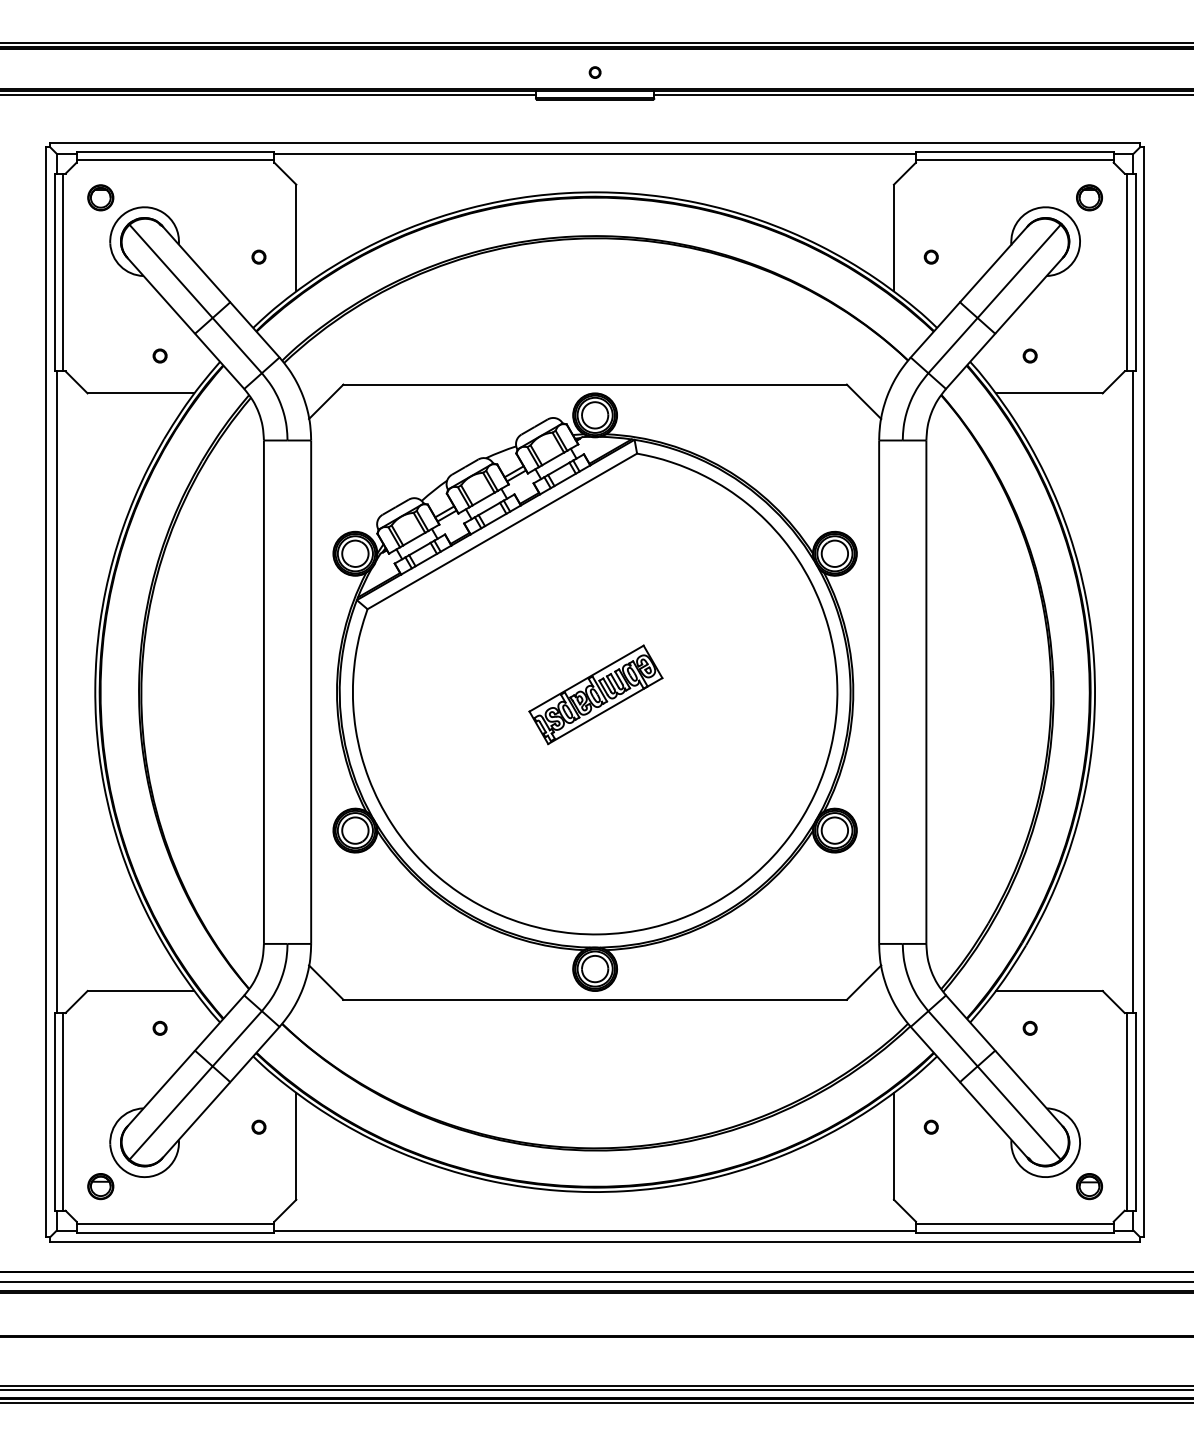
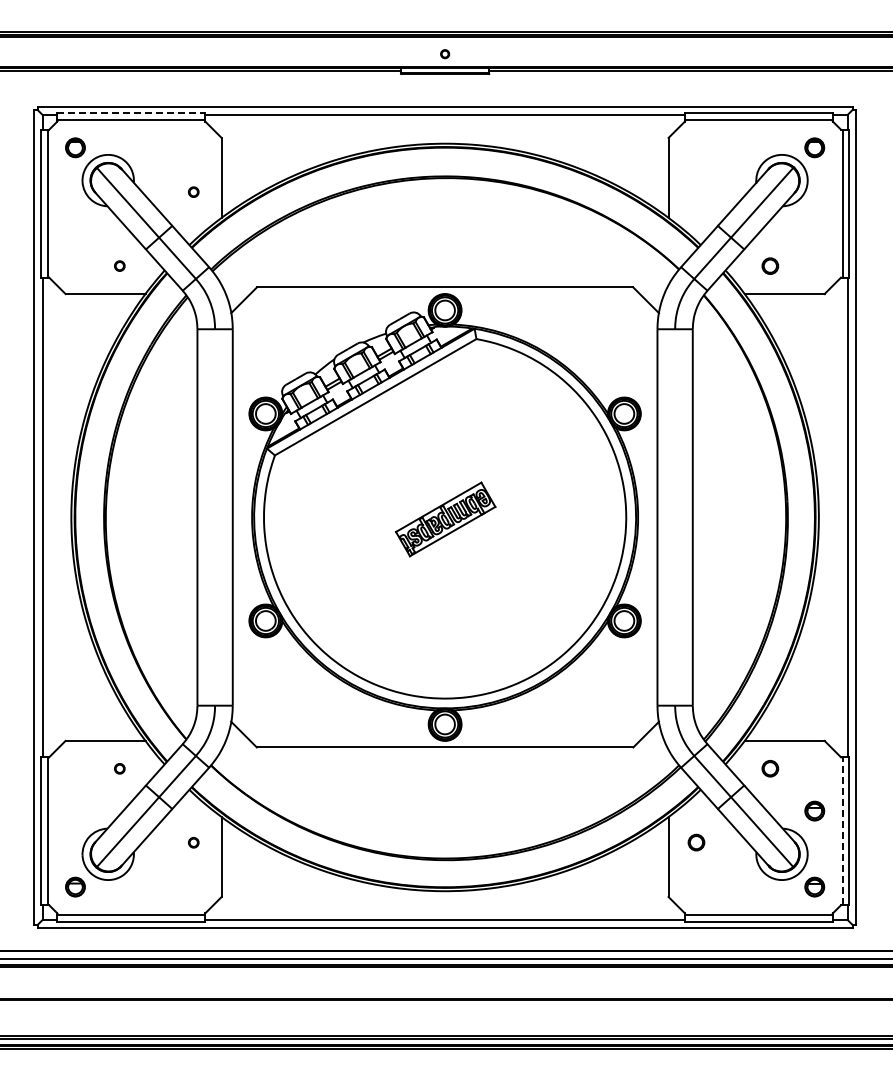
line: (175, 151) -> (131, 113), solid -> dashed
part: (931, 256) -> (696, 191), removed
part: (1030, 355) -> (770, 265), size x1.6
part: (1030, 1027) -> (770, 768), size x1.6
part: (1089, 1084) -> (814, 810), added
line: (1126, 1112) -> (842, 831), solid -> dashed
part: (931, 1126) -> (696, 842), size x1.6

